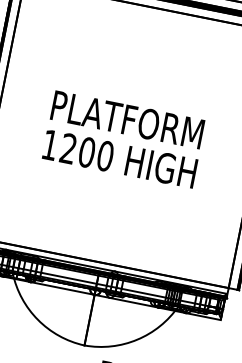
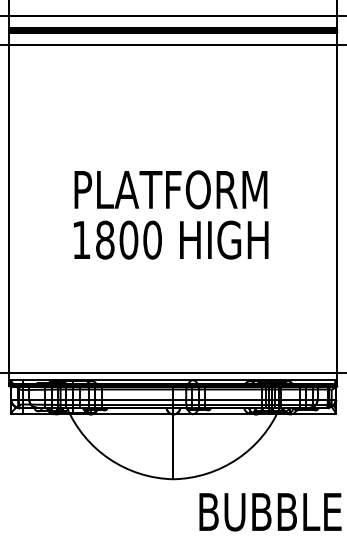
text: (68, 148) -> (105, 239), 1200 -> 1800

